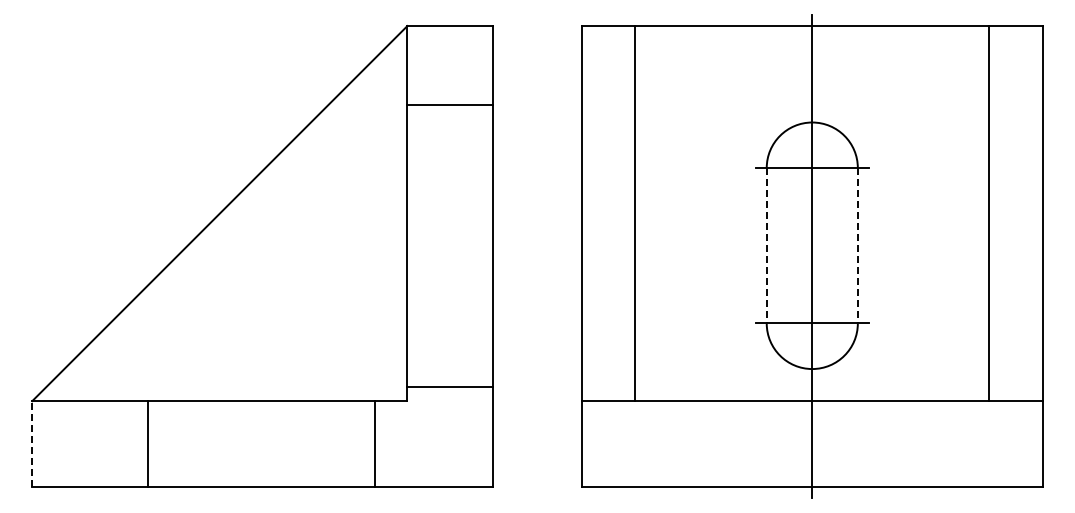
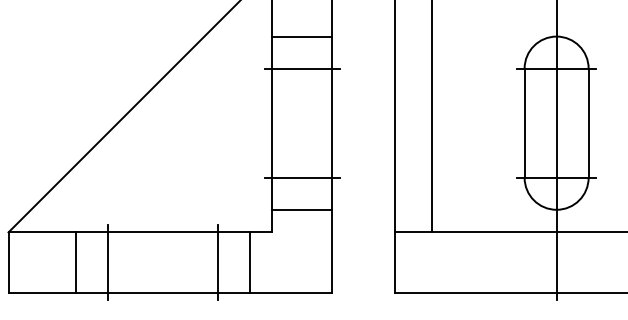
line: (450, 104) -> (302, 36), moved
line: (449, 168) -> (301, 68), added
line: (766, 245) -> (524, 123), dashed -> solid
line: (857, 245) -> (588, 123), dashed -> solid
line: (449, 323) -> (301, 177), added
line: (450, 387) -> (302, 210), moved
line: (147, 443) -> (76, 262), moved
line: (174, 443) -> (108, 262), added
line: (329, 443) -> (217, 262), added
line: (32, 444) -> (8, 262), dashed -> solid

